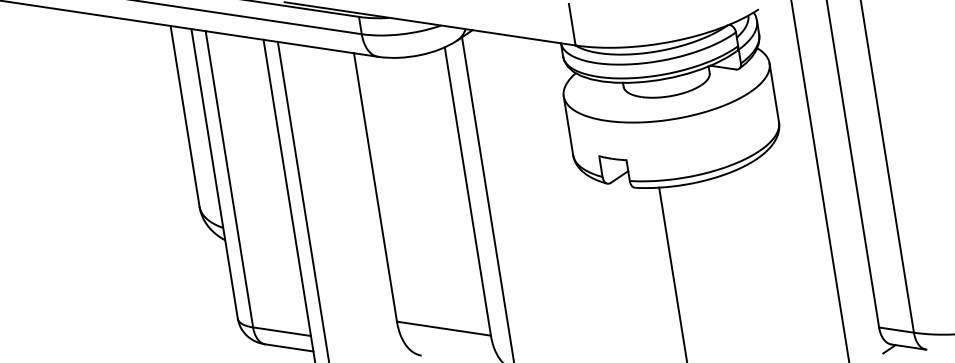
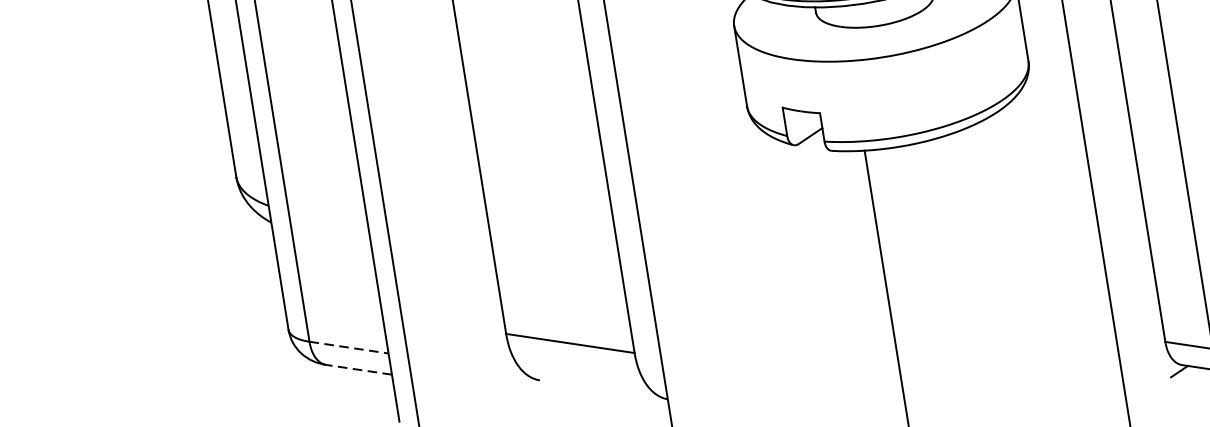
line: (282, 331) -> (349, 347), solid -> dashed
line: (288, 347) -> (357, 369), solid -> dashed

